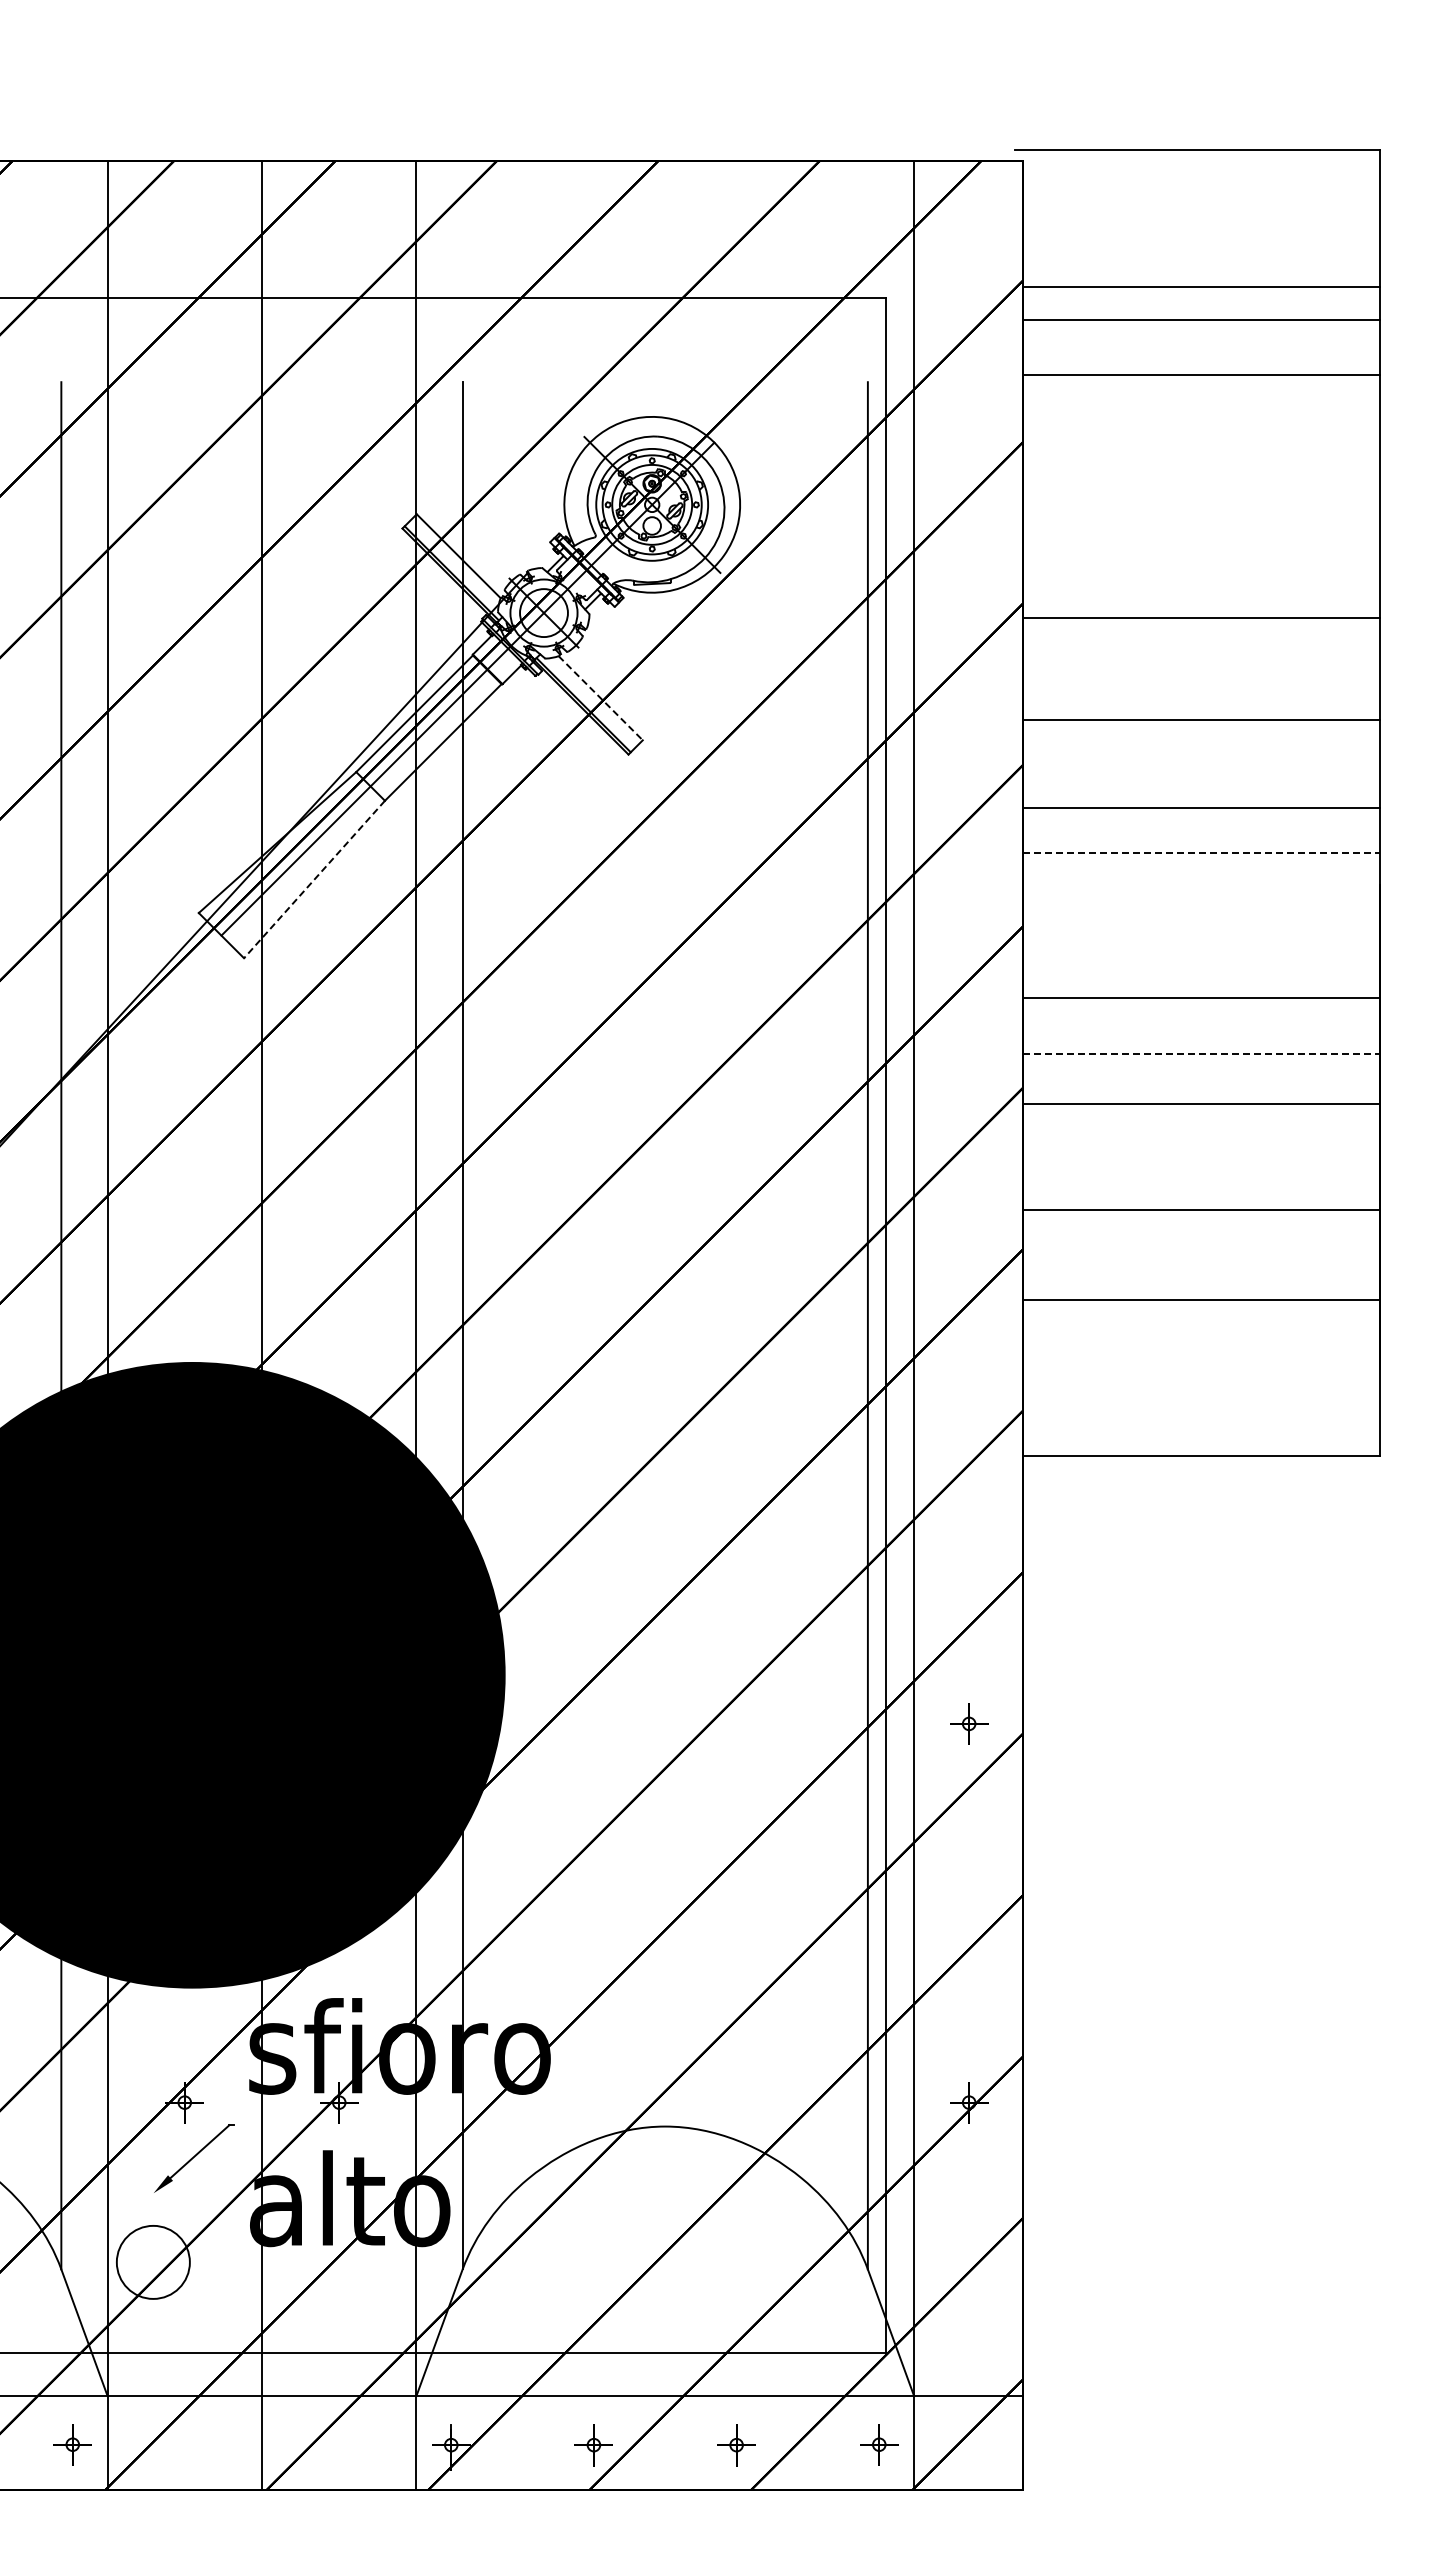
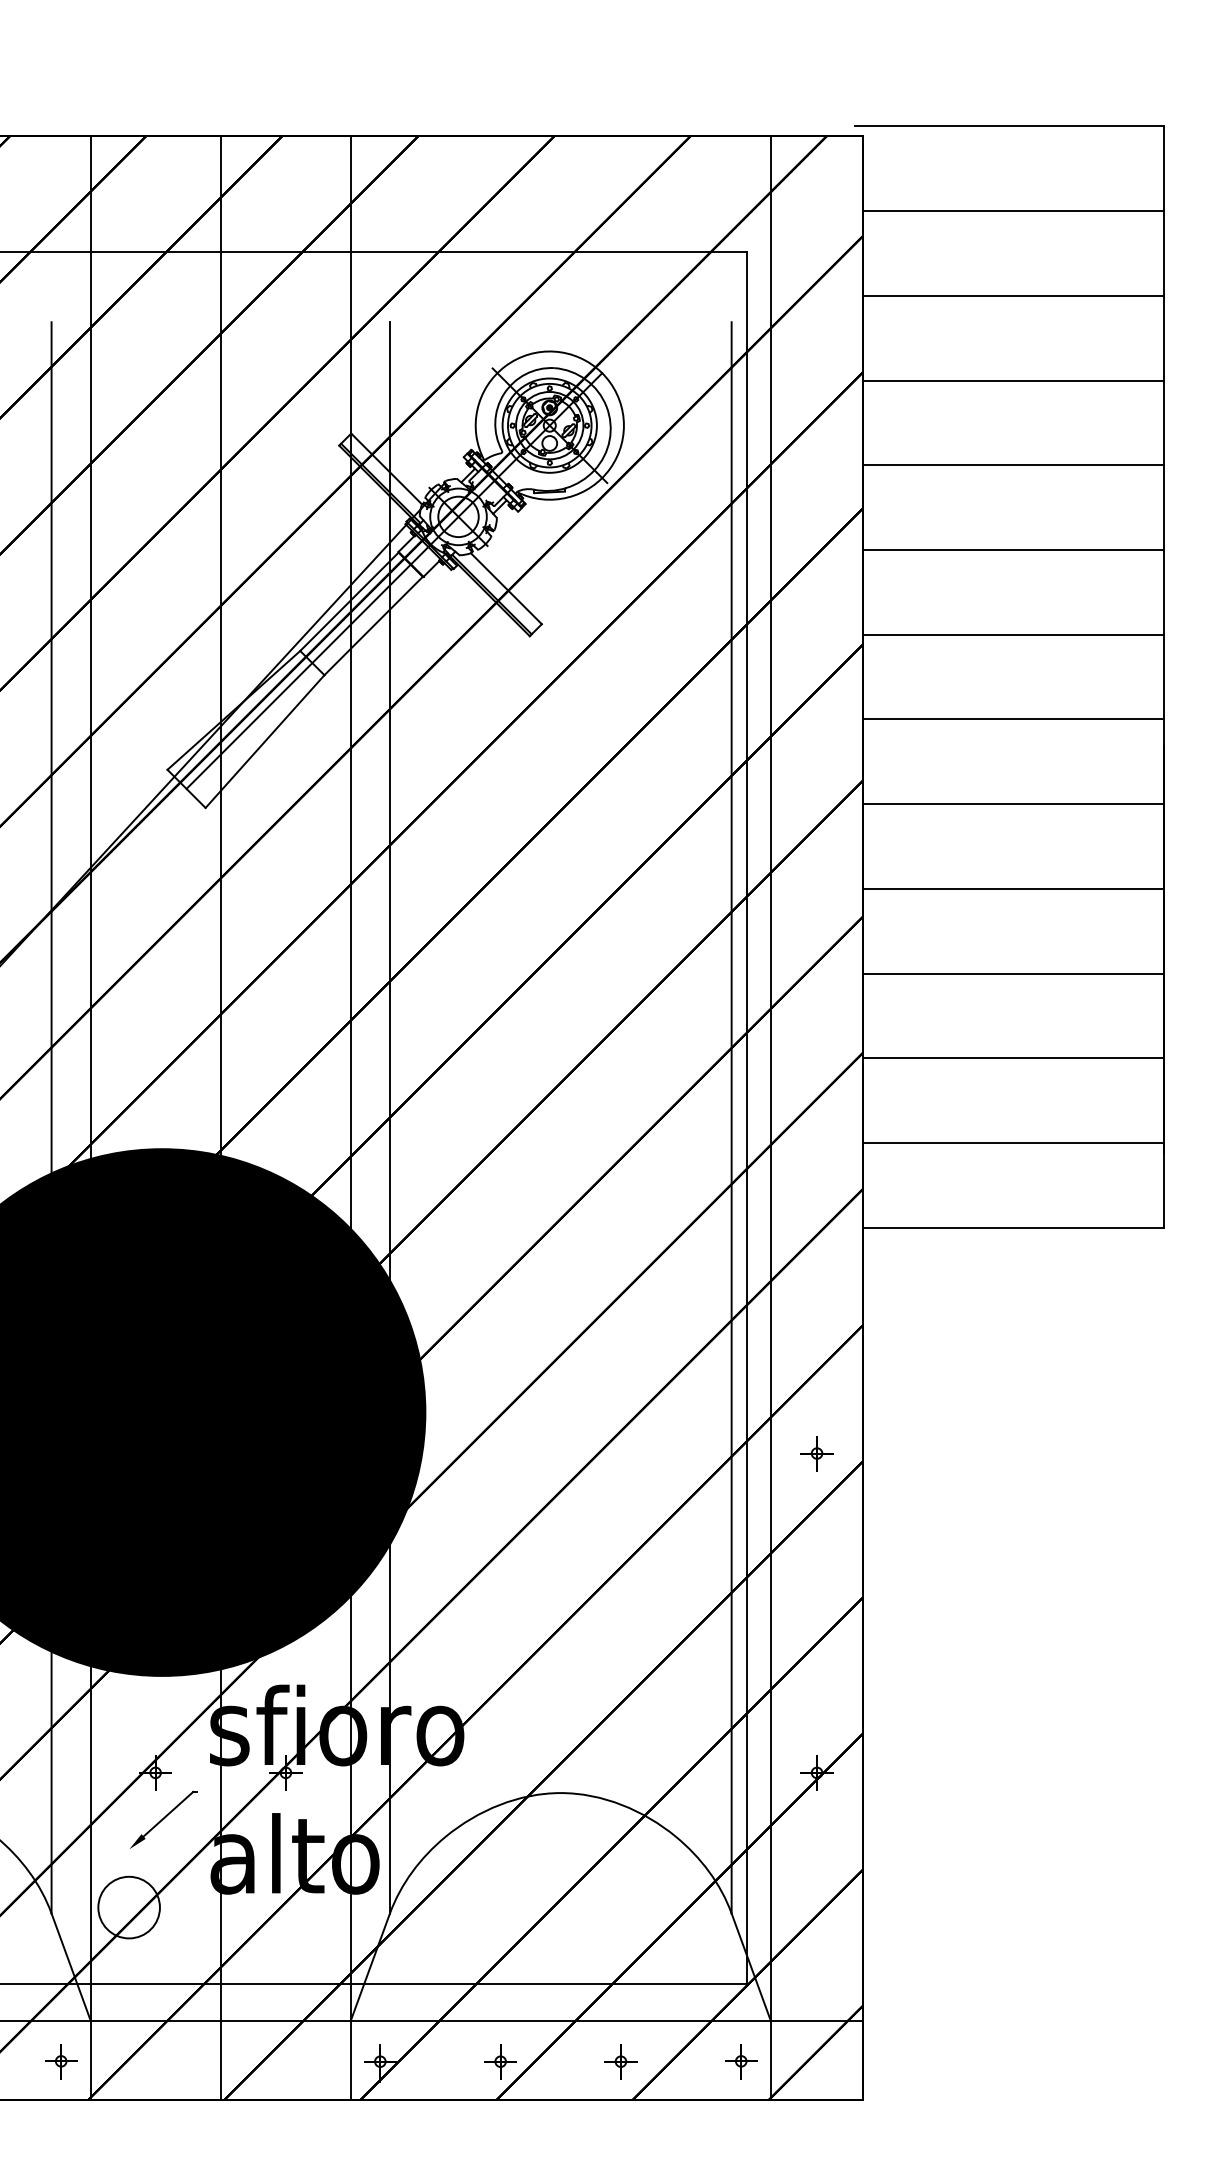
line: (1201, 286) -> (1012, 295), moved
line: (1201, 320) -> (1012, 211), moved
line: (1201, 375) -> (1012, 380), moved
line: (1201, 617) -> (1012, 464), moved
line: (601, 698) -> (507, 588), dashed -> solid
line: (1201, 720) -> (1012, 550), moved
line: (1201, 807) -> (1012, 634), moved
line: (1202, 853) -> (1013, 719), dashed -> solid
line: (314, 879) -> (265, 741), dashed -> solid
line: (1201, 997) -> (1012, 803), moved
line: (1202, 1054) -> (1013, 889), dashed -> solid
line: (1201, 1103) -> (1012, 973), moved
line: (1201, 1210) -> (1012, 1058), moved
line: (1201, 1299) -> (1012, 1142), moved

